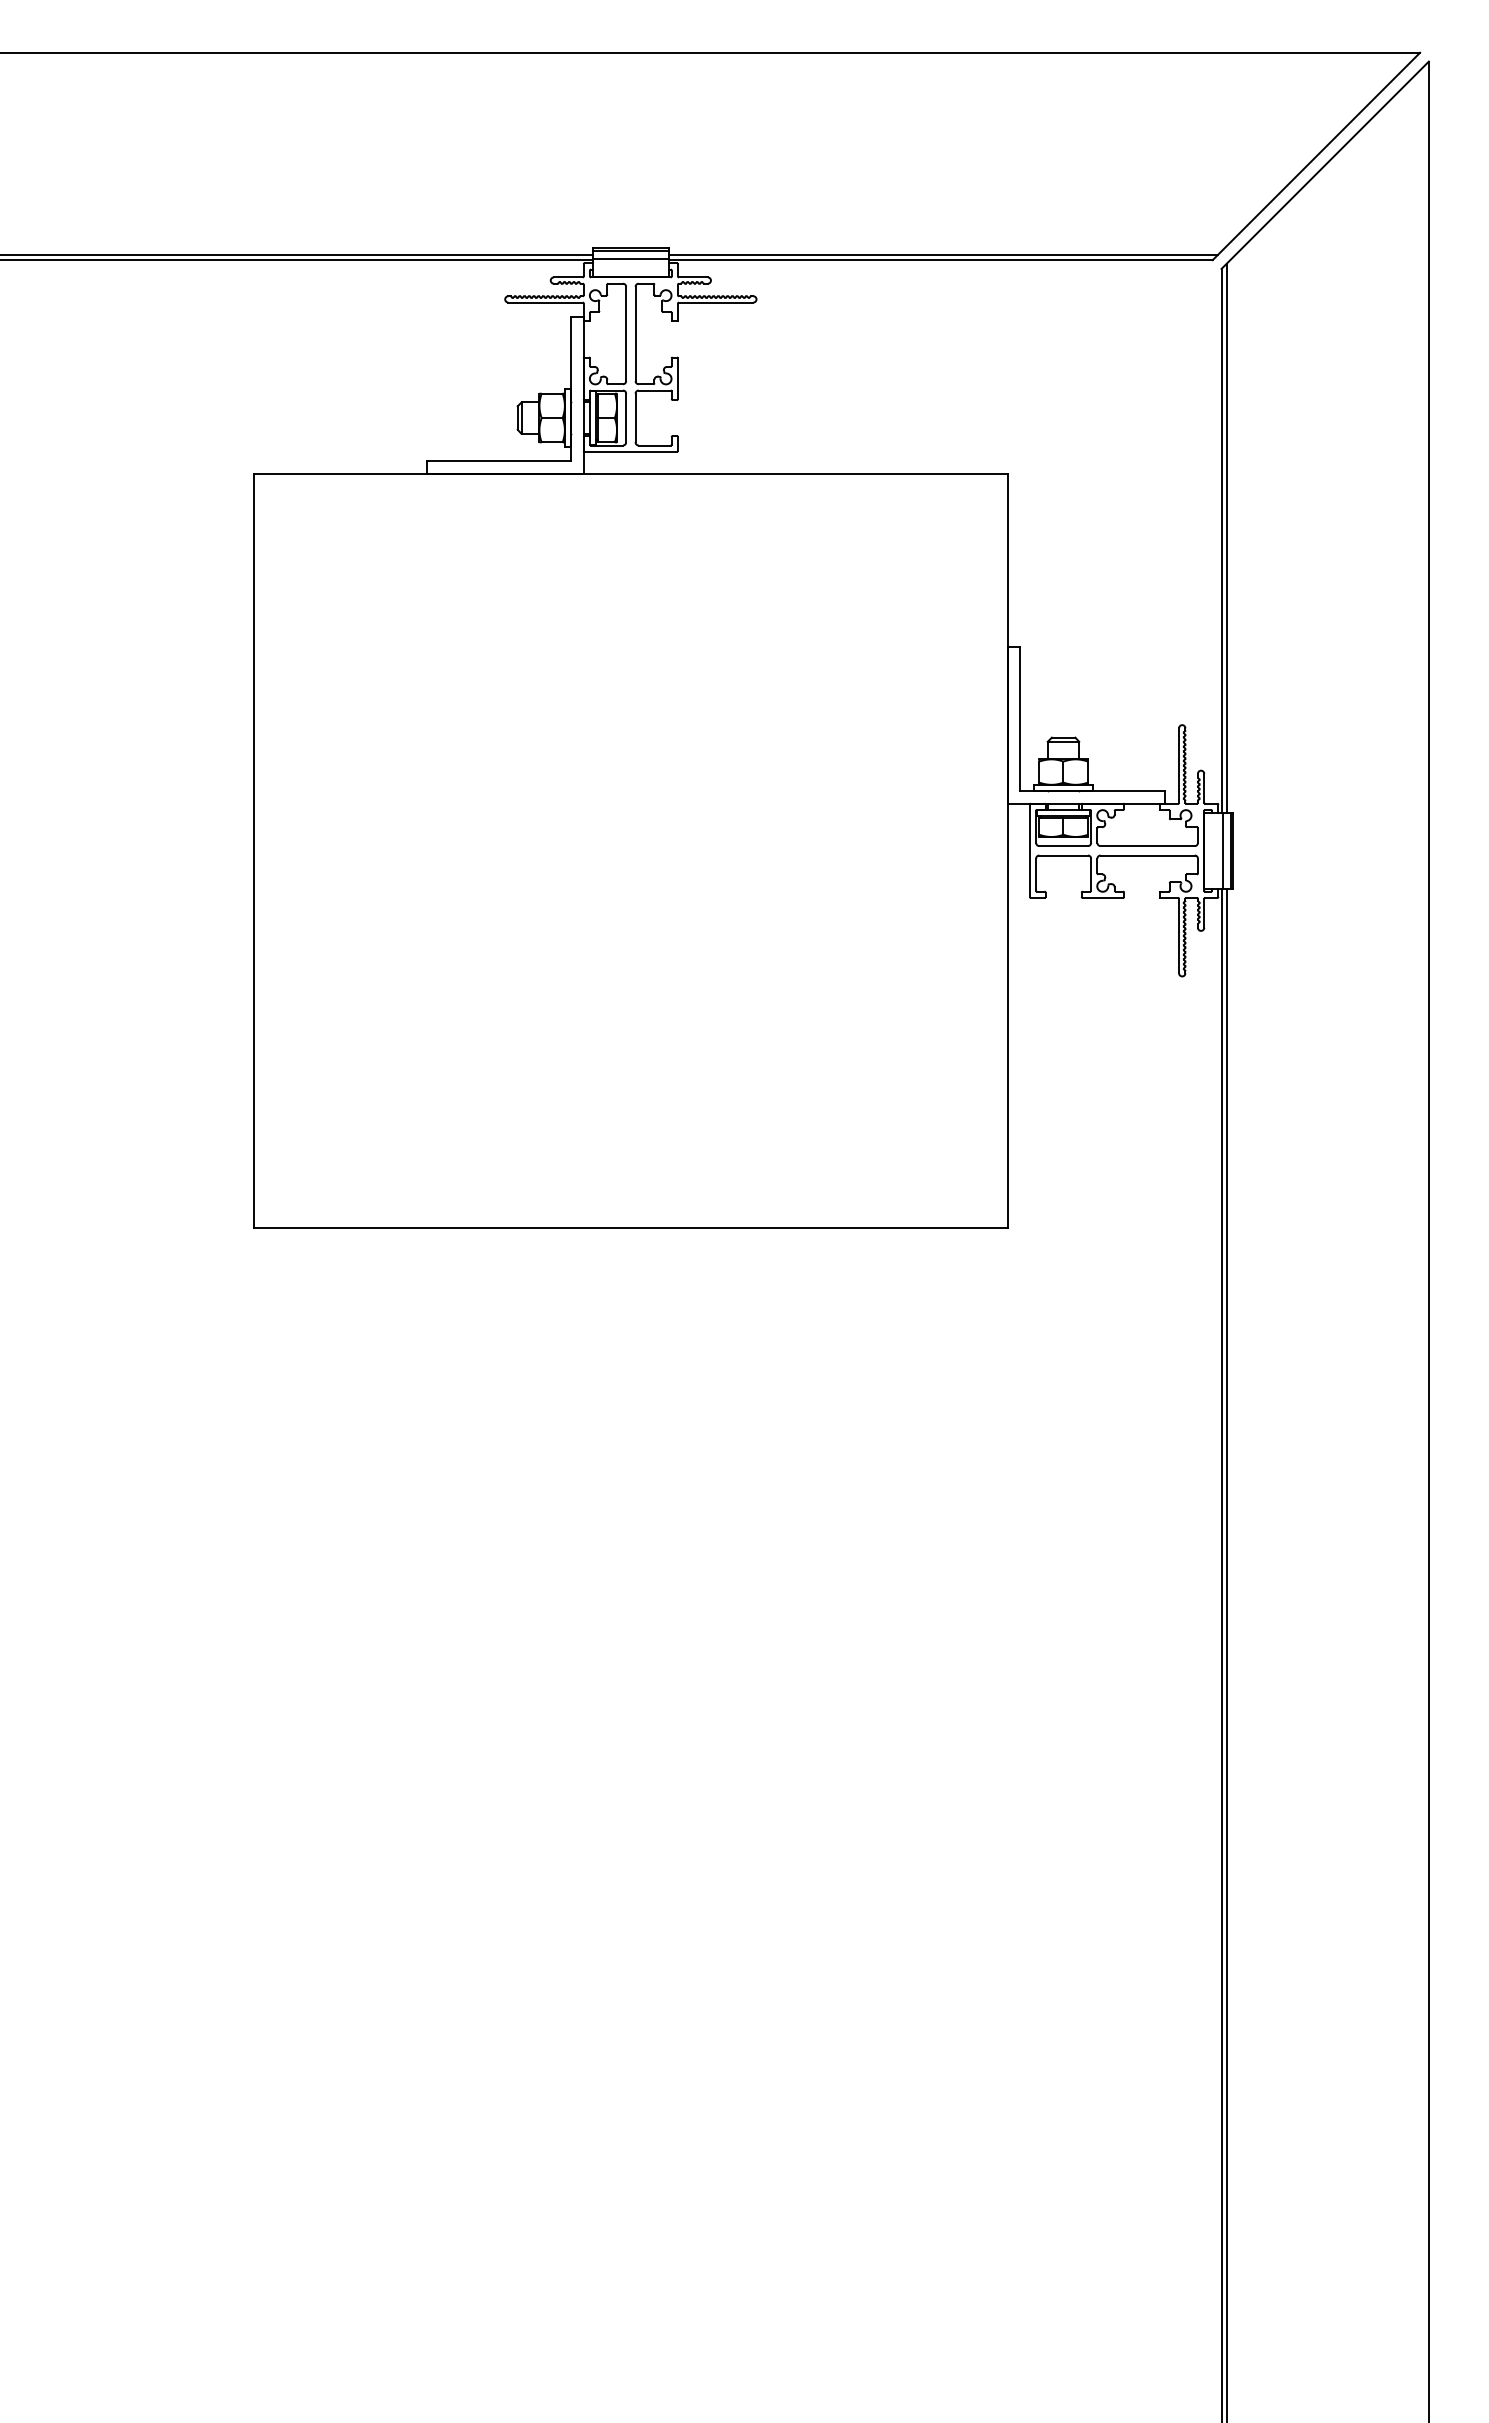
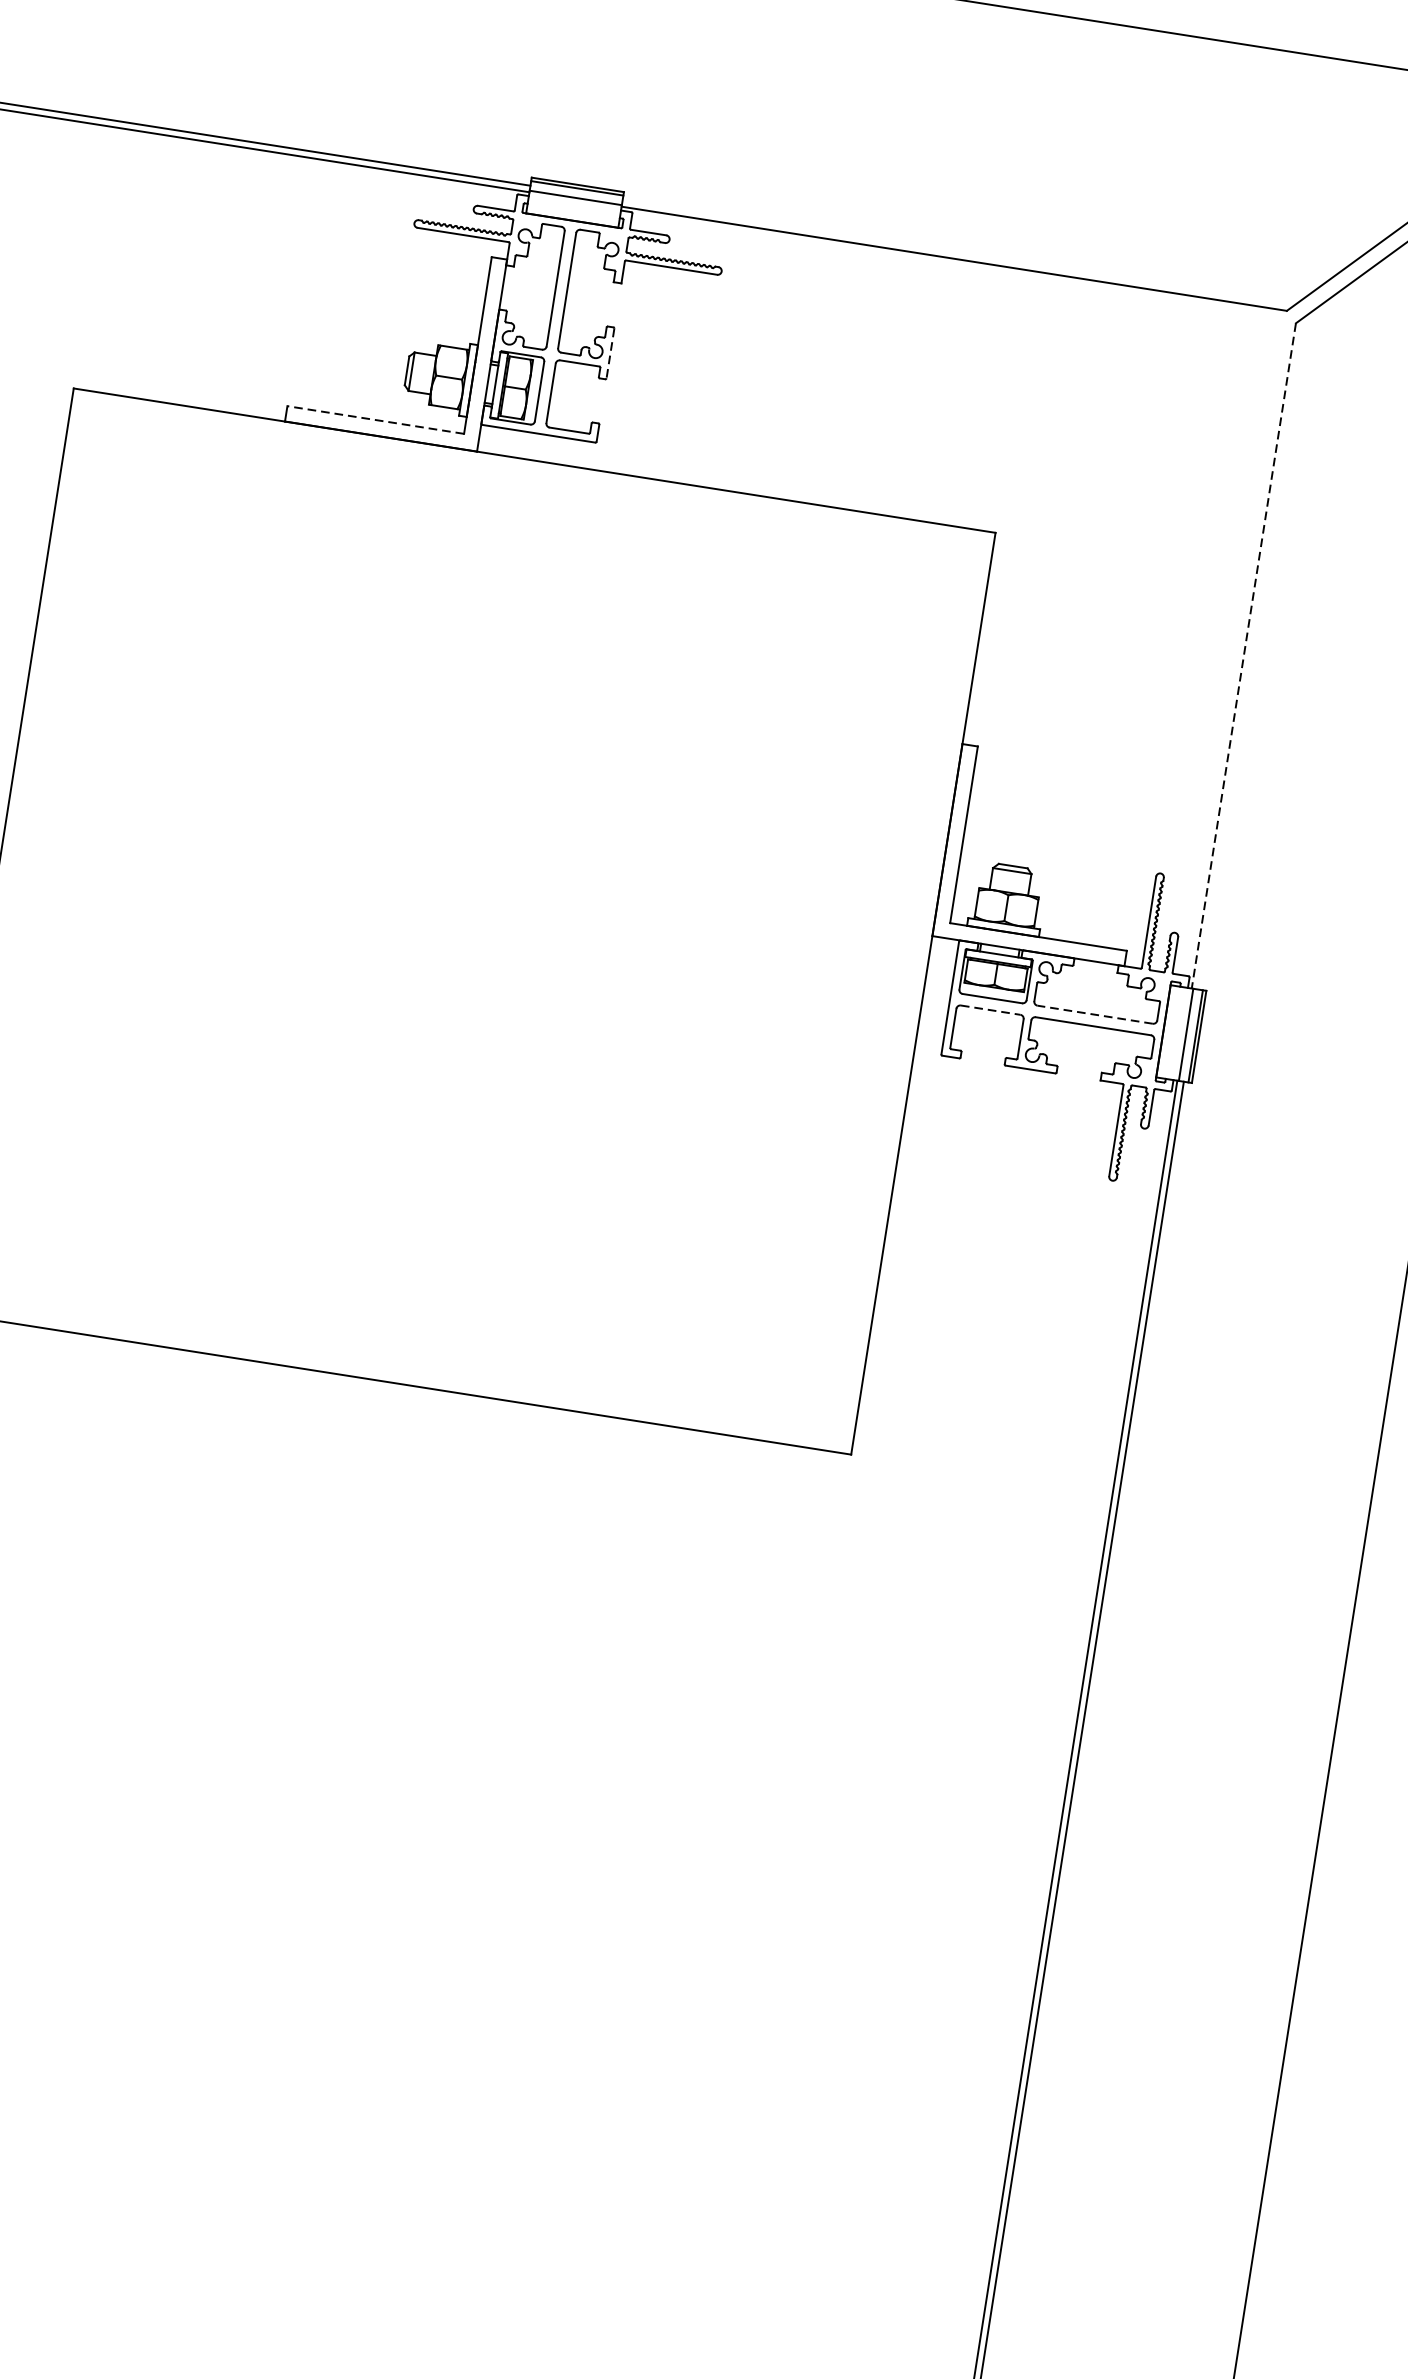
line: (943, 254) -> (958, 252), removed
line: (677, 379) -> (609, 354), solid -> dashed
line: (498, 461) -> (375, 420), solid -> dashed
line: (1226, 538) -> (1250, 653), removed
line: (1221, 541) -> (1243, 656), solid -> dashed
line: (1147, 846) -> (1094, 1015), solid -> dashed
line: (1064, 855) -> (991, 1010), solid -> dashed

